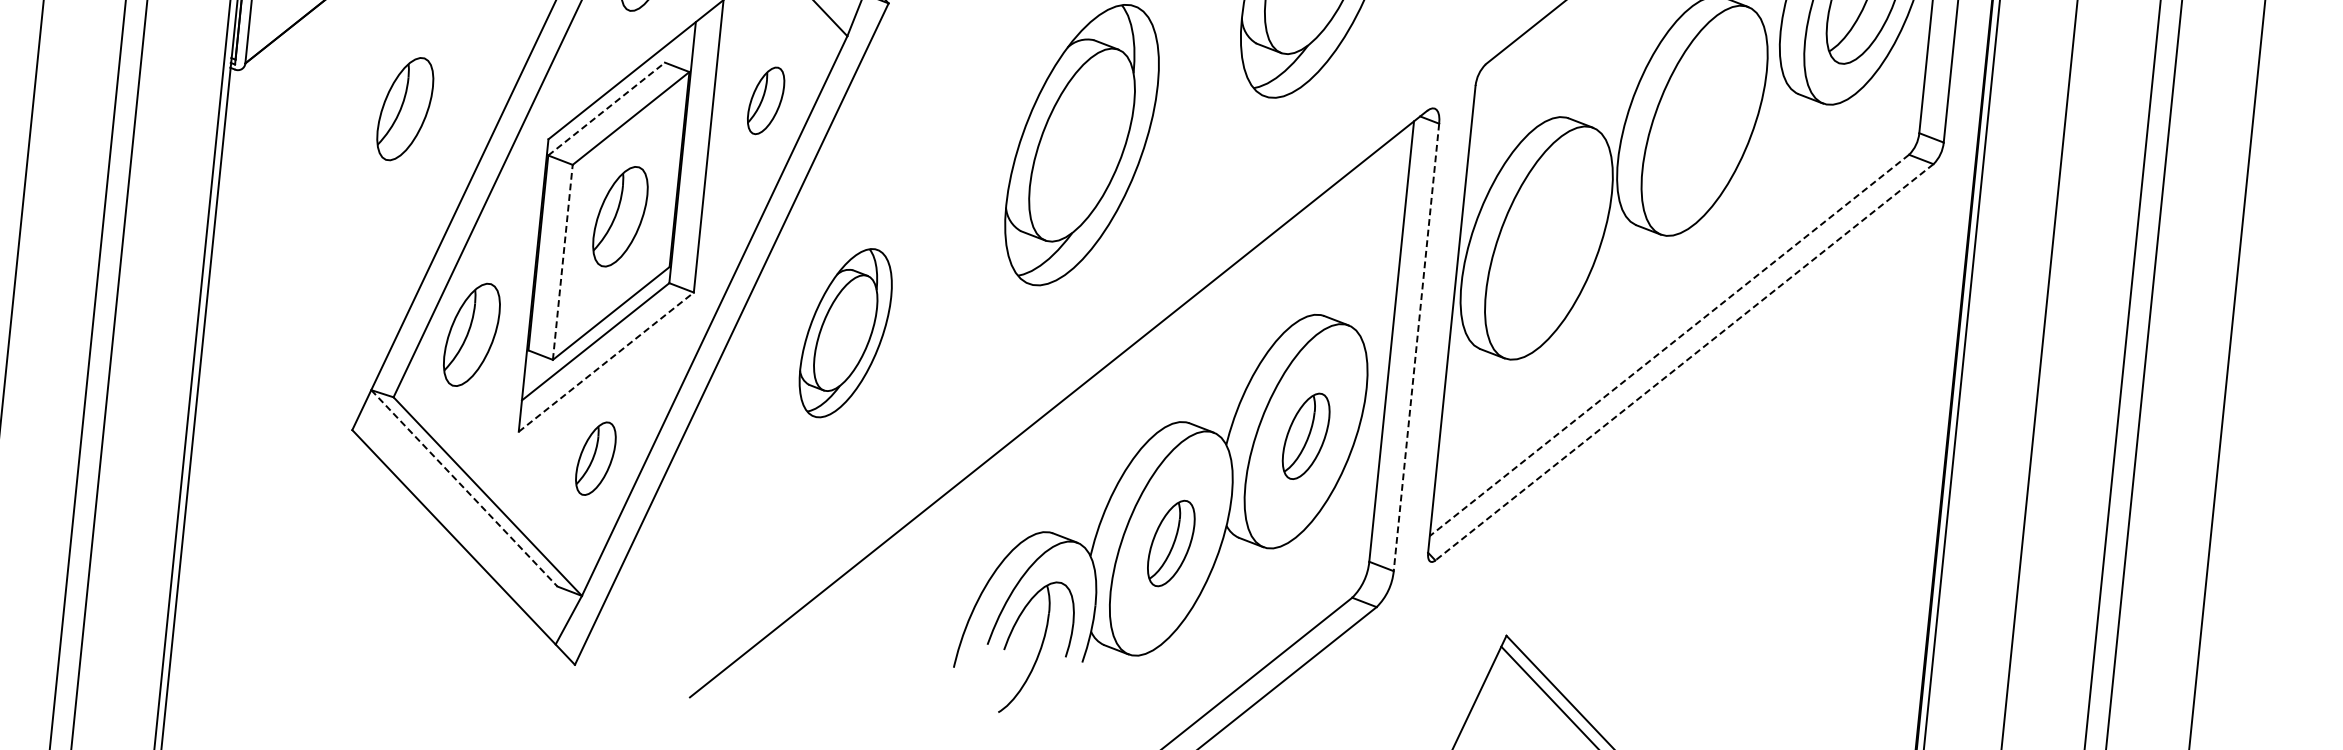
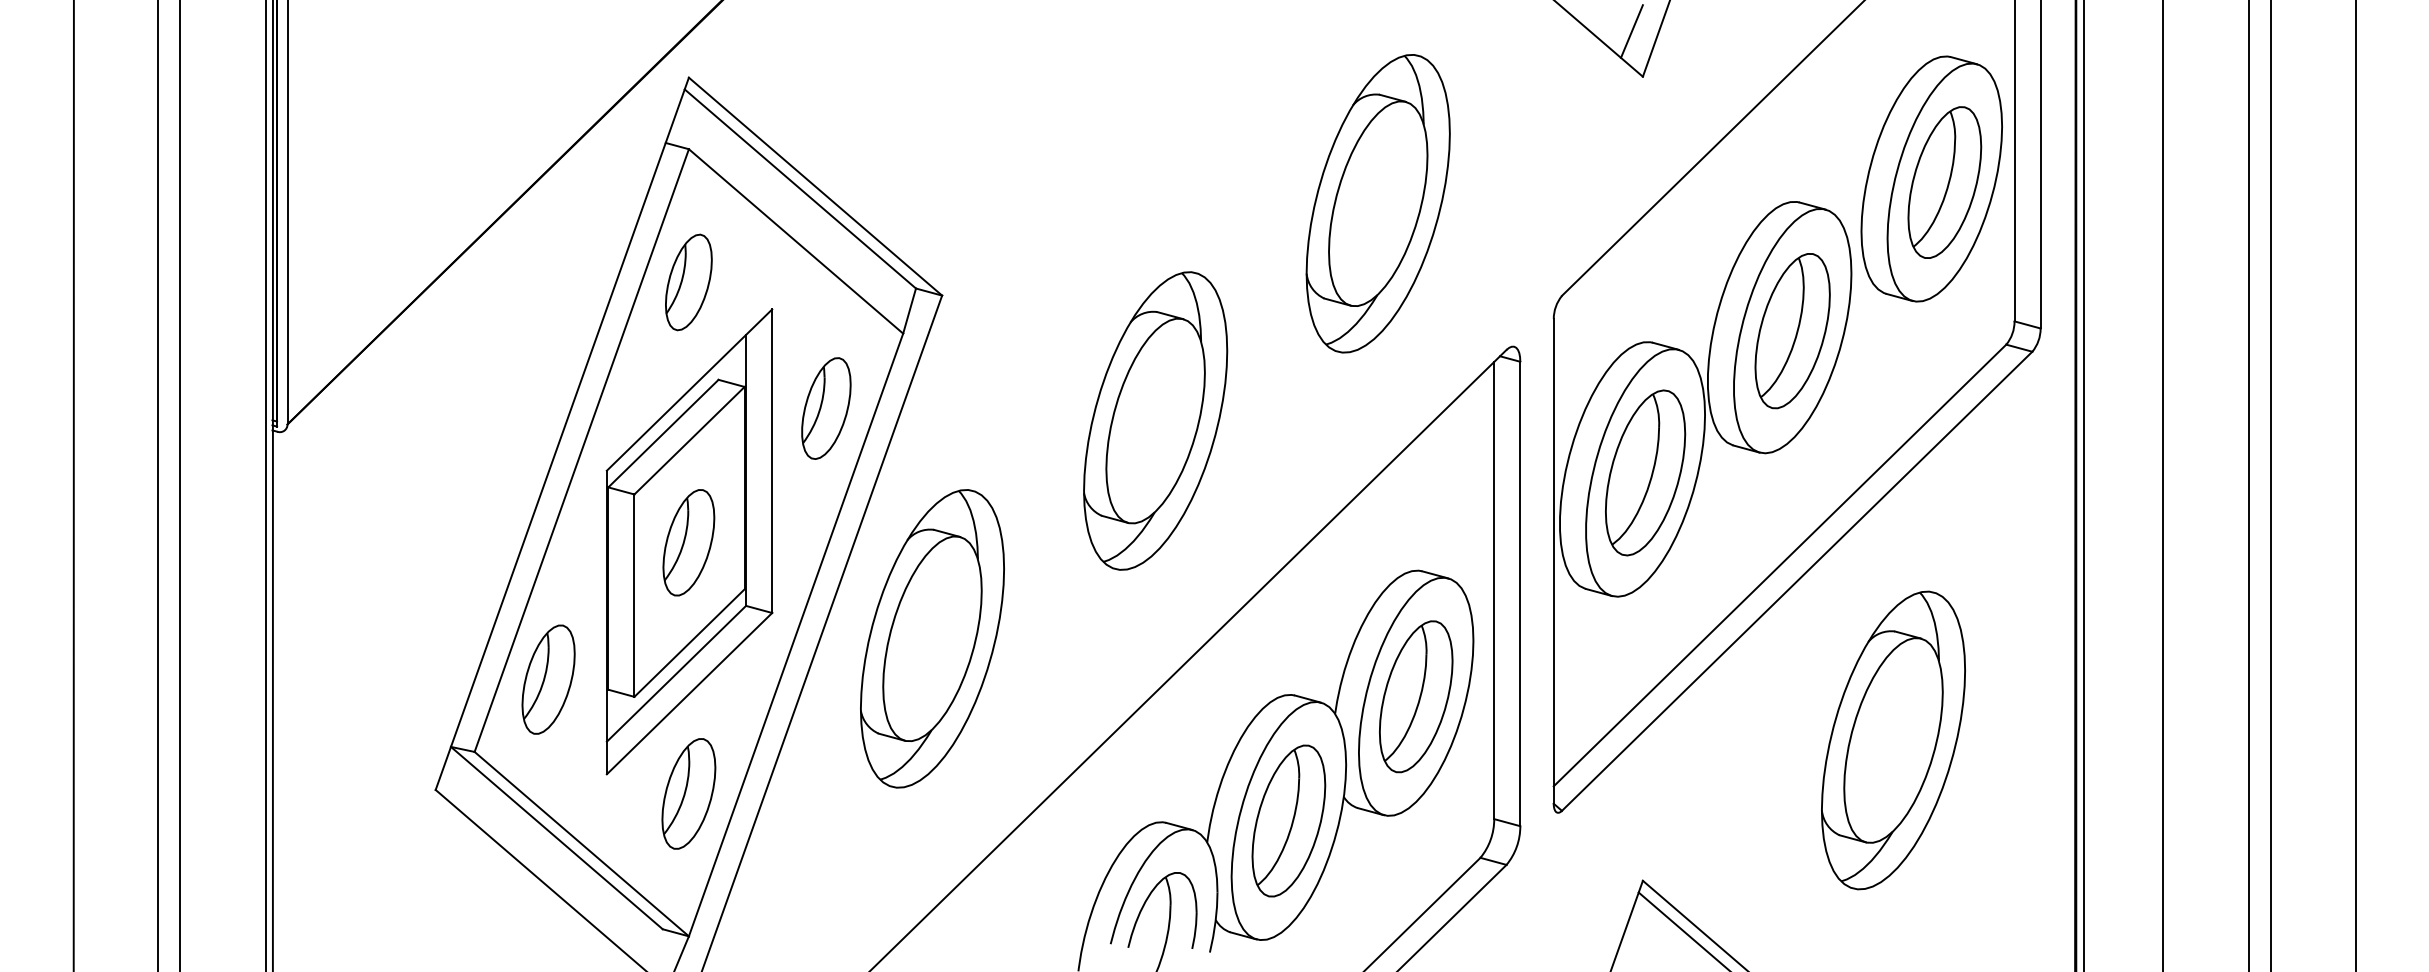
part: (766, 100) -> (826, 408), size x1.43
part: (405, 108) -> (456, 454), removed
line: (606, 108) -> (663, 433), dashed -> solid
part: (1704, 121) -> (1792, 331), added
part: (1548, 242) -> (1645, 472), added
line: (562, 262) -> (634, 595), dashed -> solid
part: (845, 332) -> (932, 638), size x1.67
line: (1668, 345) -> (1779, 565), dashed -> solid
line: (1416, 347) -> (1520, 594), dashed -> solid
line: (606, 362) -> (689, 693), dashed -> solid
line: (1684, 362) -> (1797, 581), dashed -> solid
part: (1306, 436) -> (1416, 696), size x1.67
part: (595, 458) -> (688, 793), size x1.43
line: (463, 488) -> (556, 838), dashed -> solid
part: (1761, 525) -> (1893, 740), added
part: (1170, 542) -> (1288, 820), size x1.67

